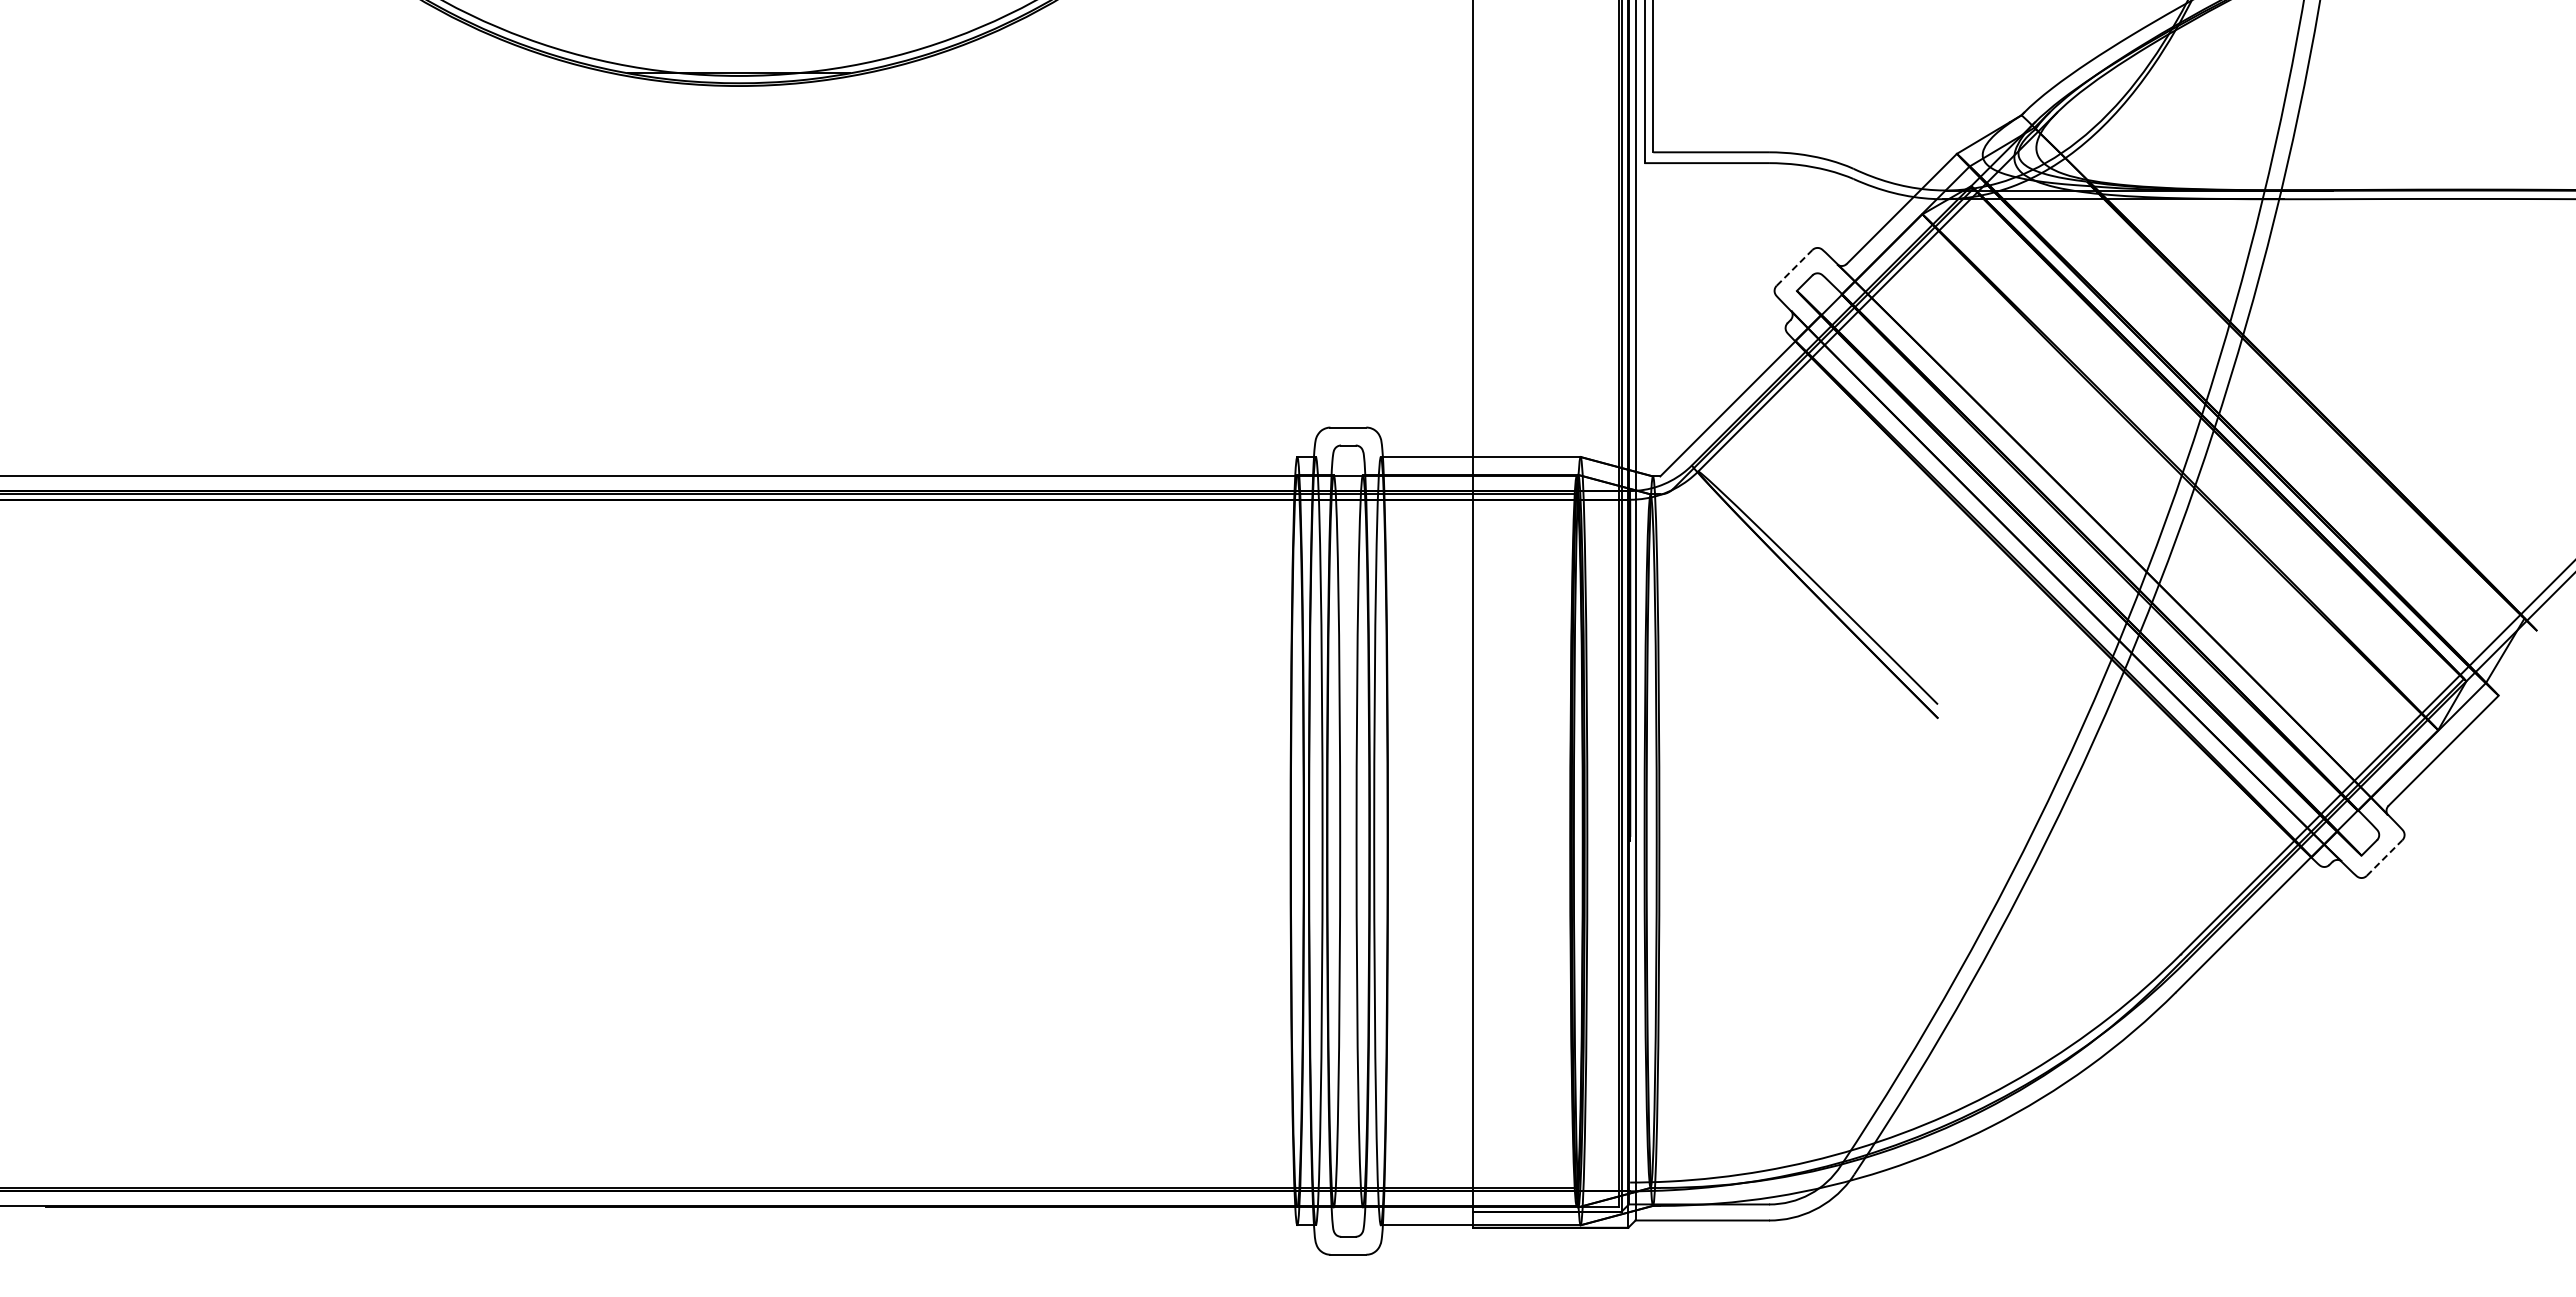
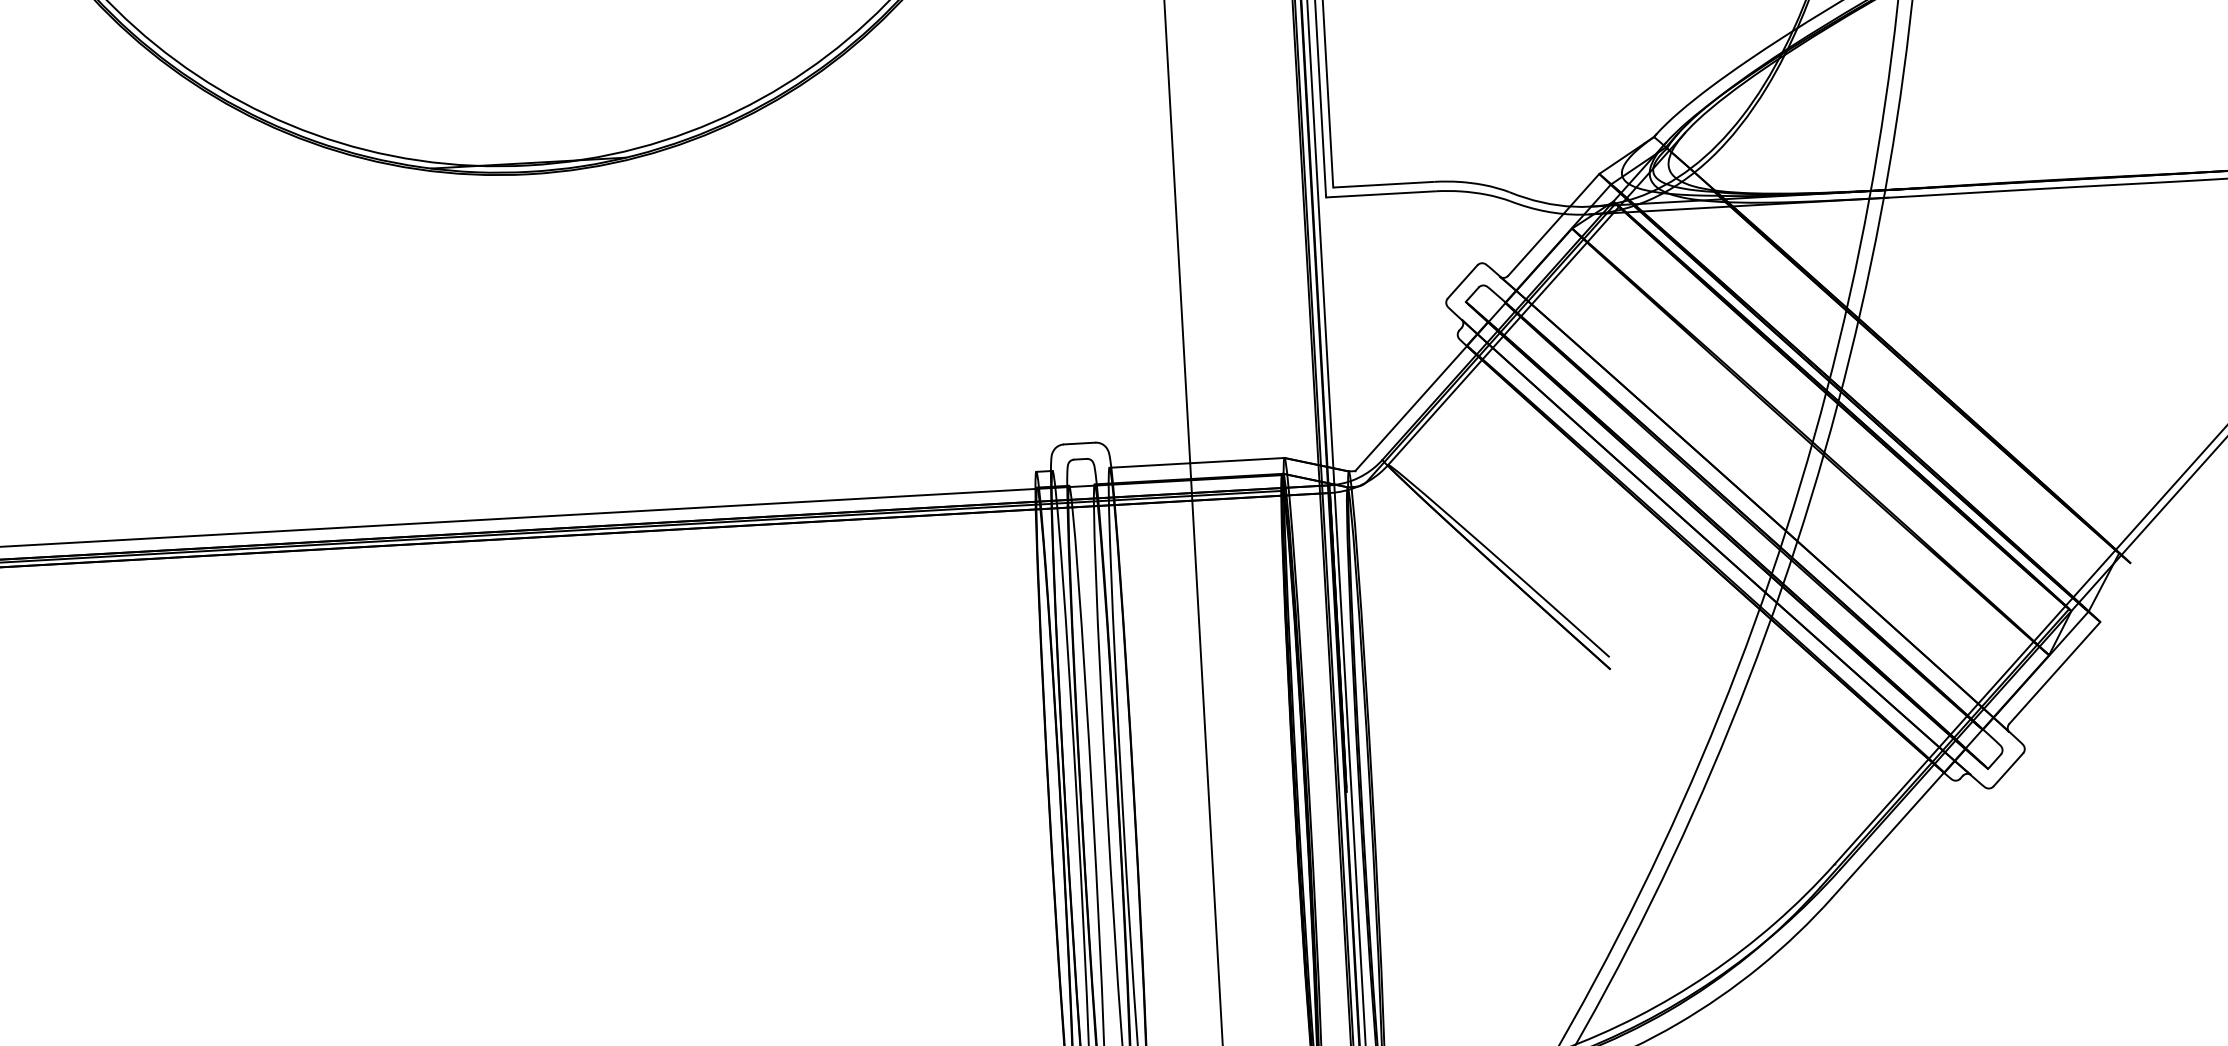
line: (1794, 267) -> (1462, 281), dashed -> solid
line: (2384, 857) -> (2008, 769), dashed -> solid

